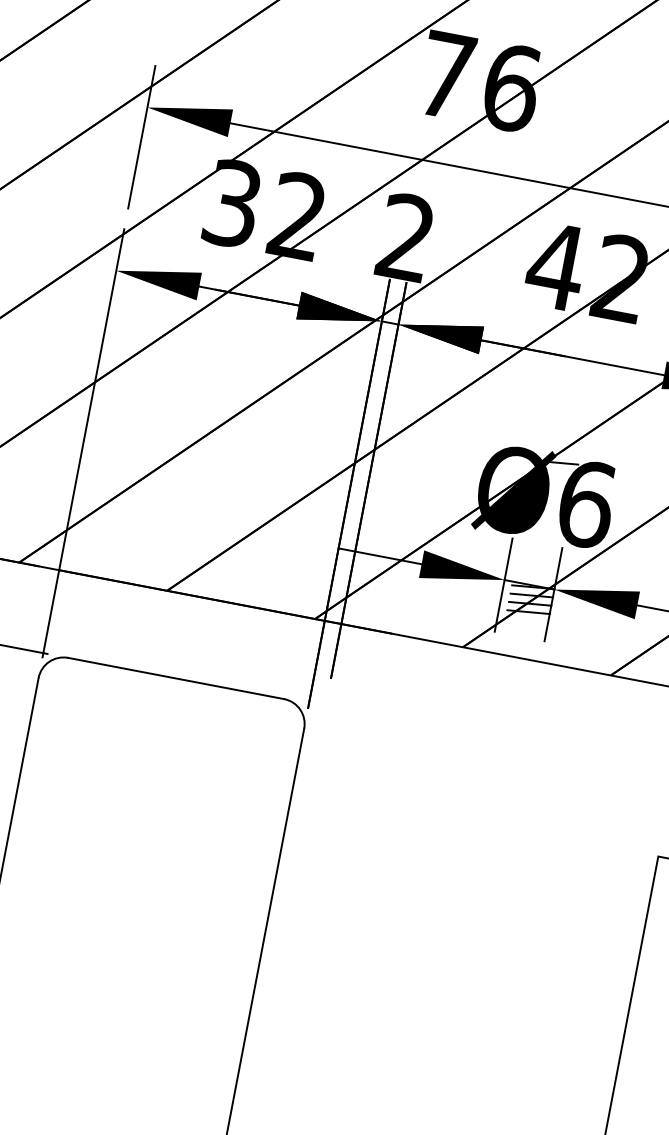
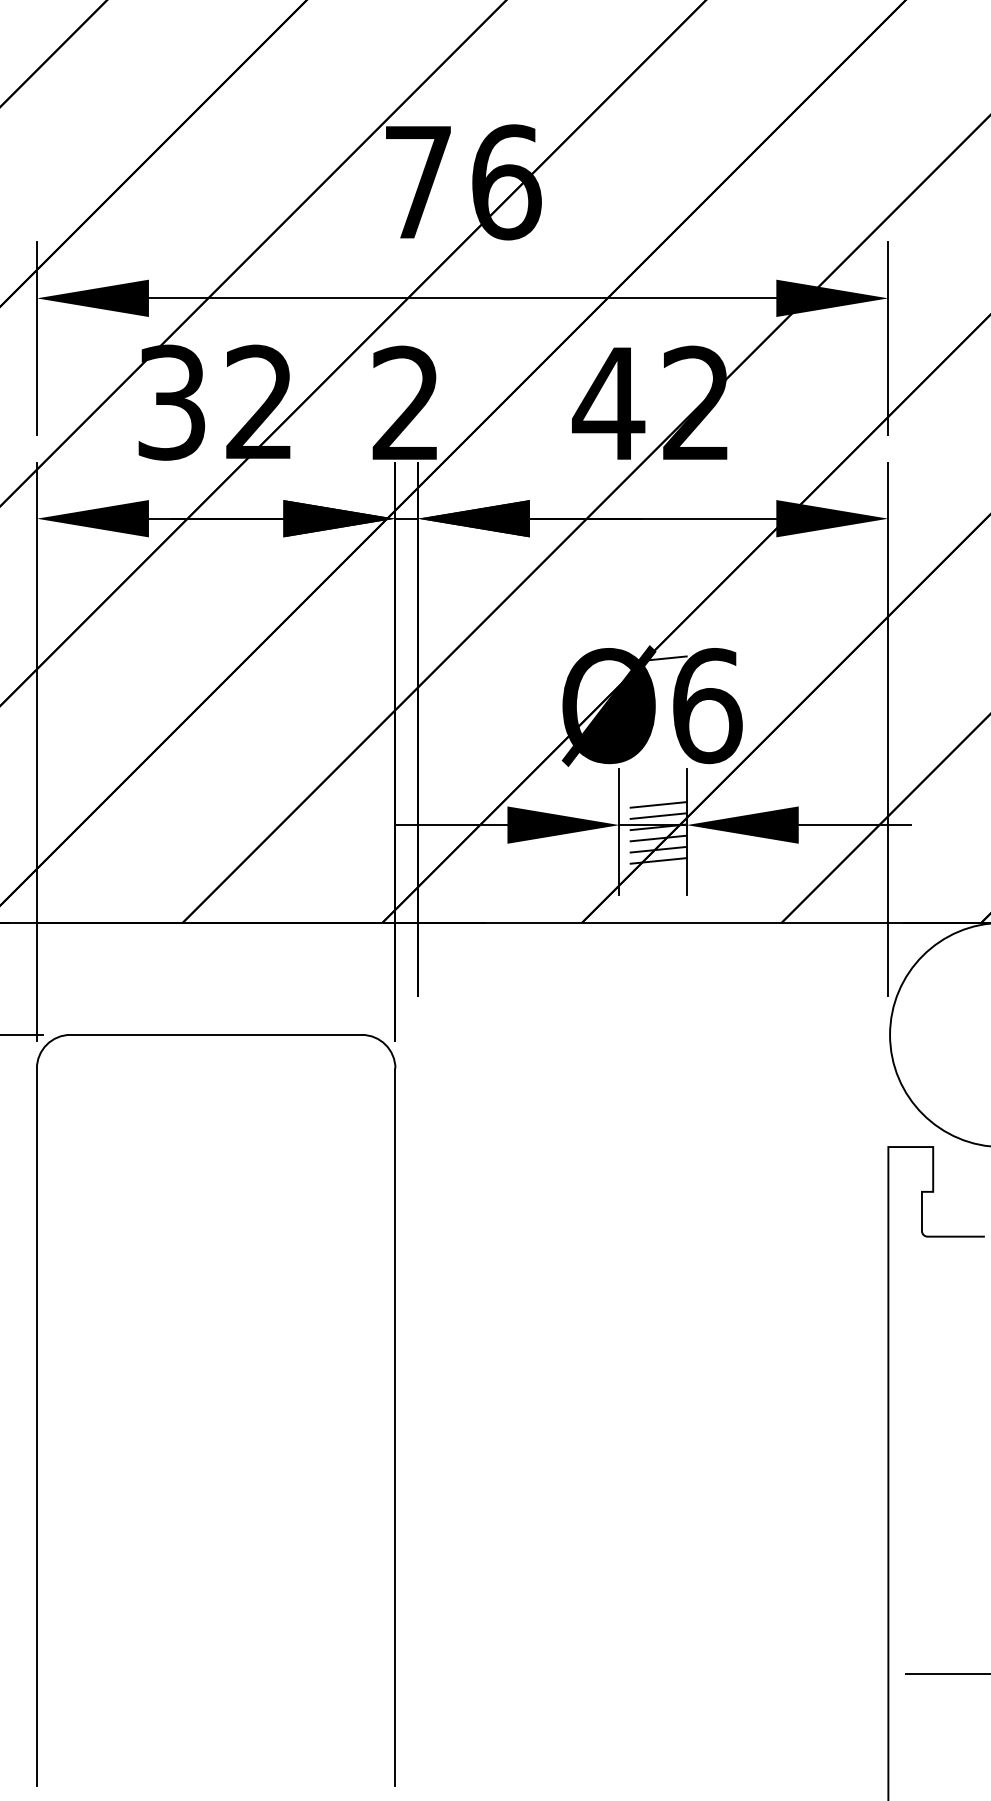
line: (536, 570) -> (658, 804), added
line: (534, 578) -> (658, 815), added

